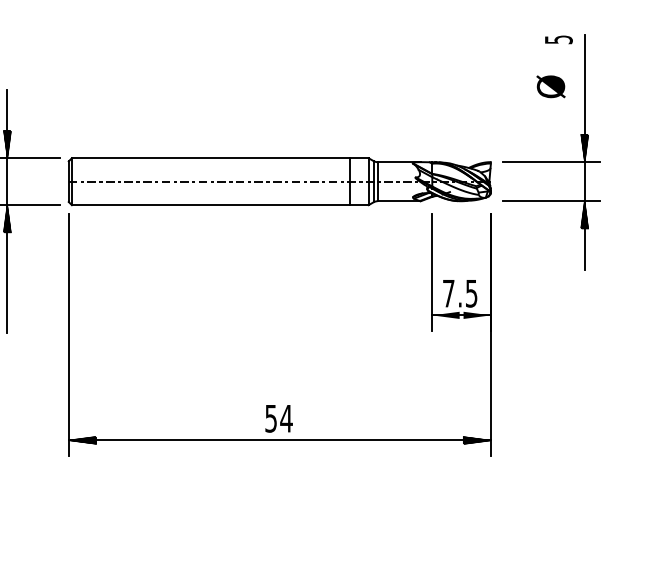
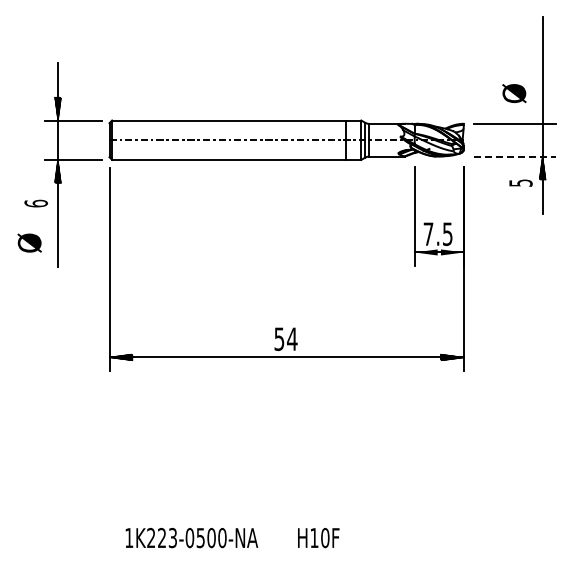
text: (558, 39) -> (520, 182), moved
text: (551, 86) -> (514, 93), moved
hatch: (584, 147) -> (542, 111), removed
line: (552, 201) -> (515, 156), solid -> dashed

